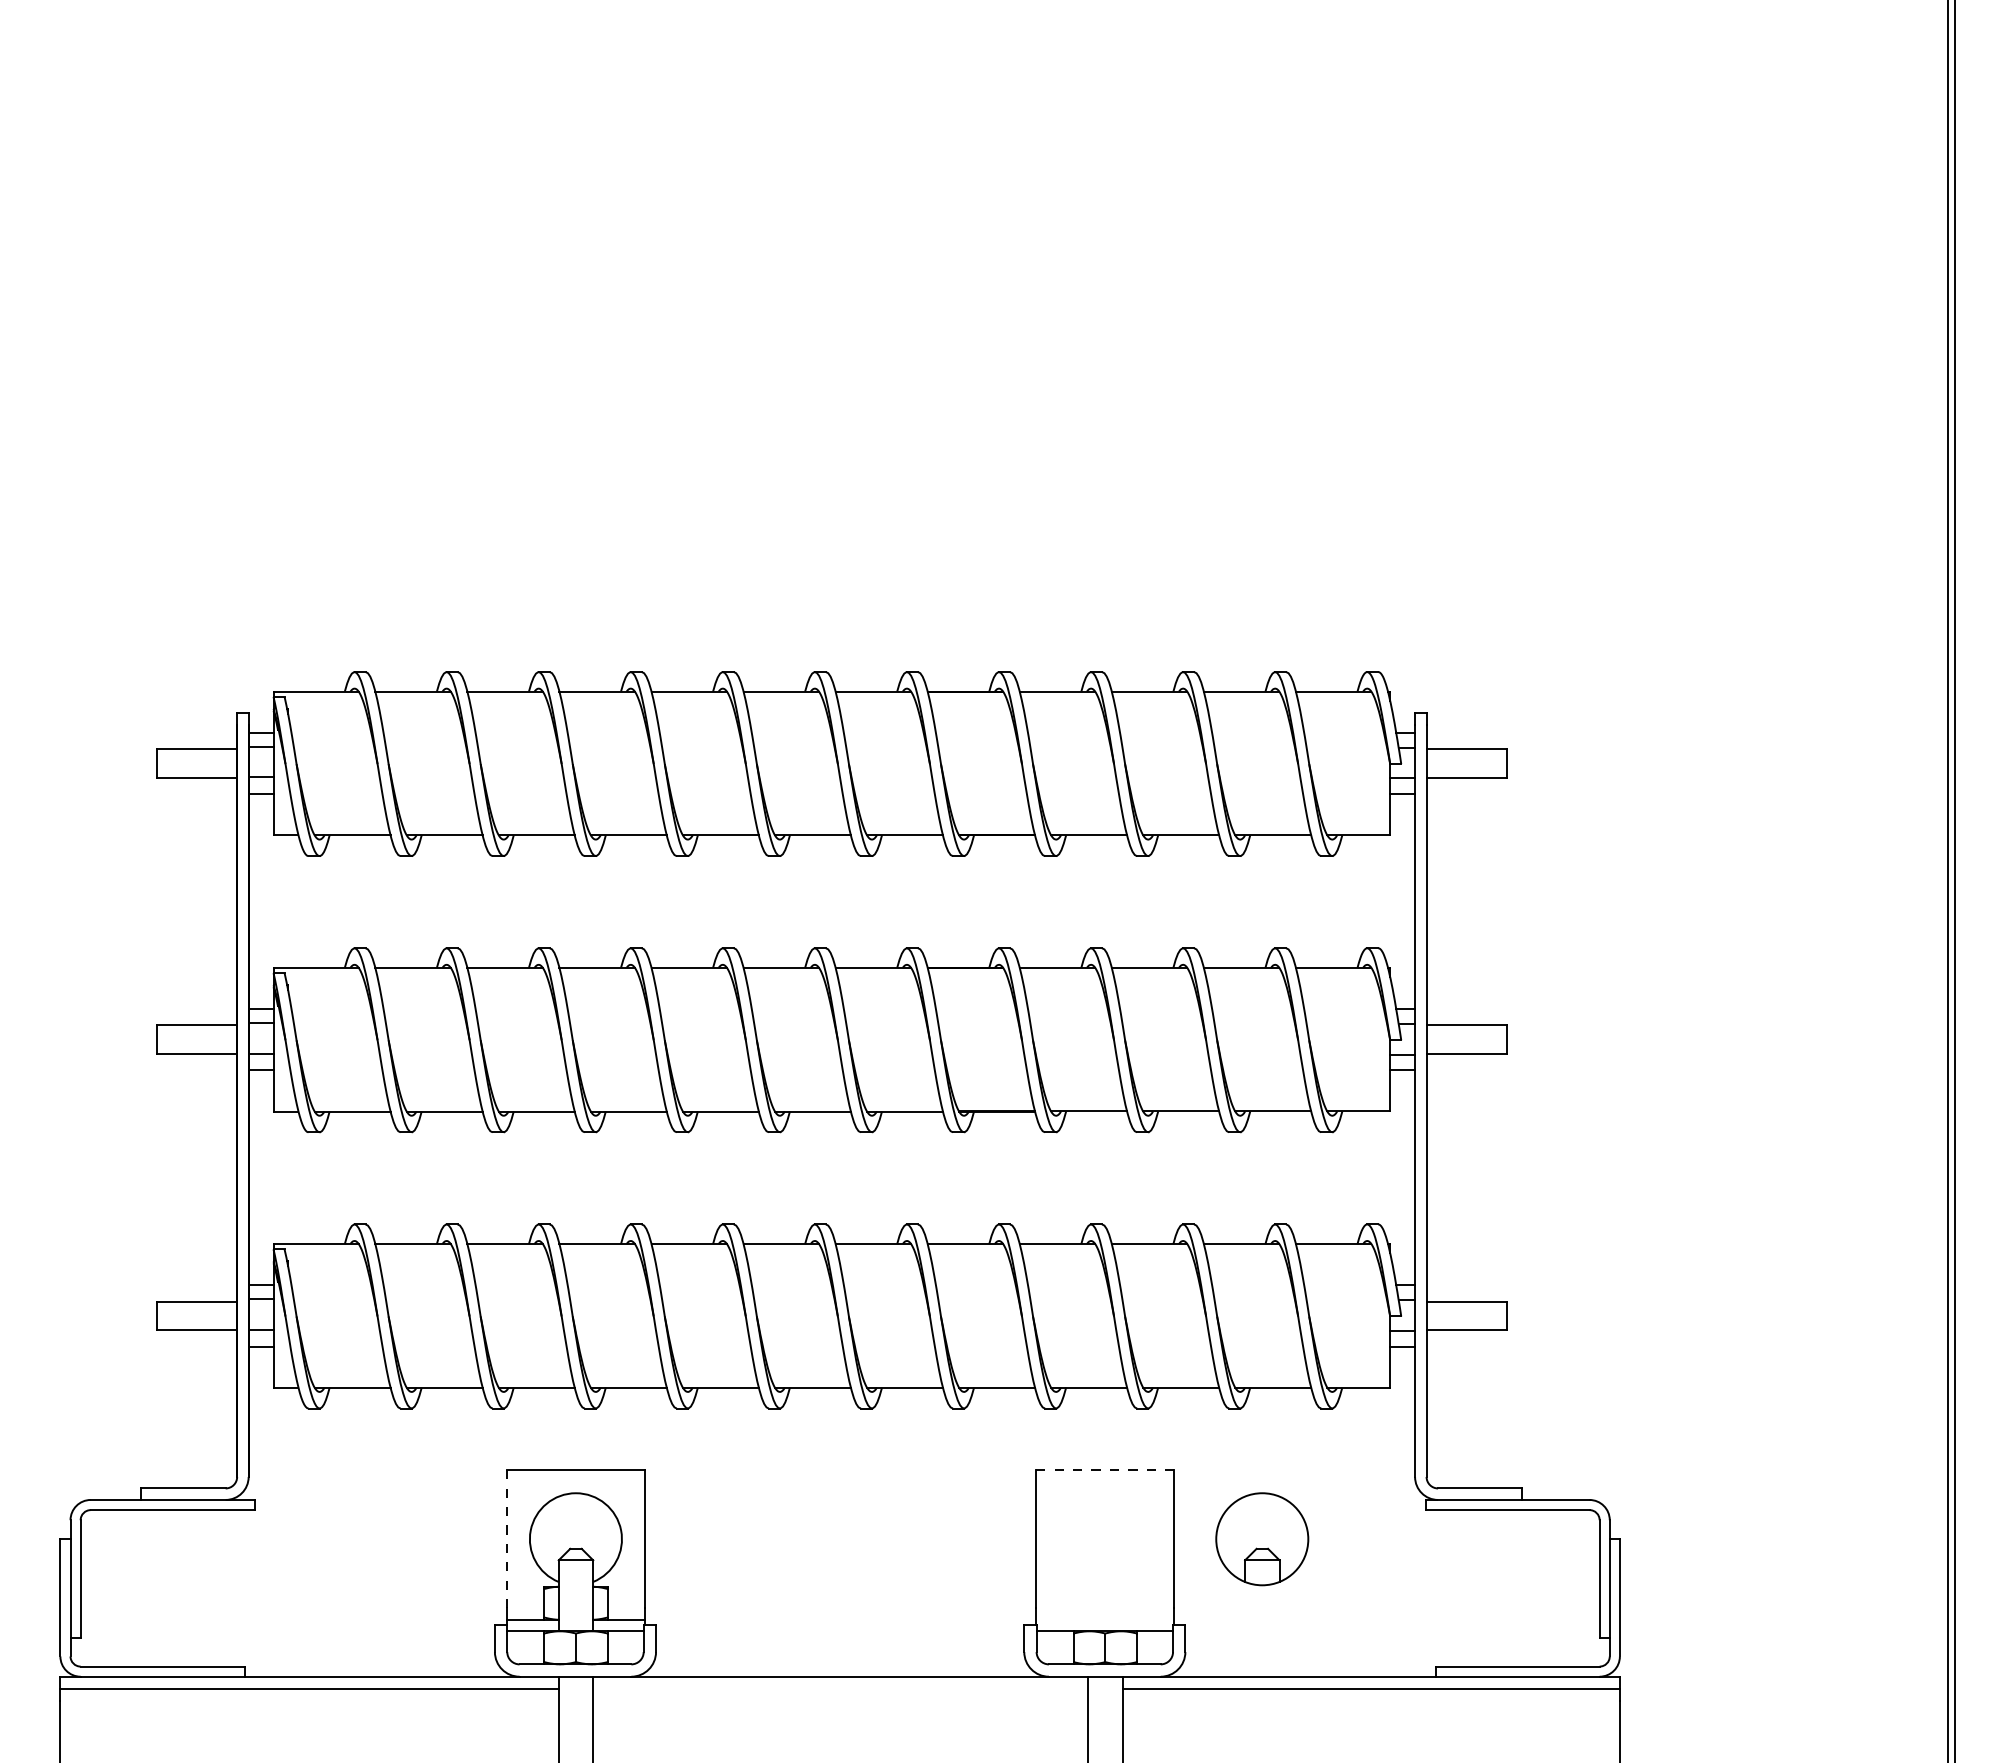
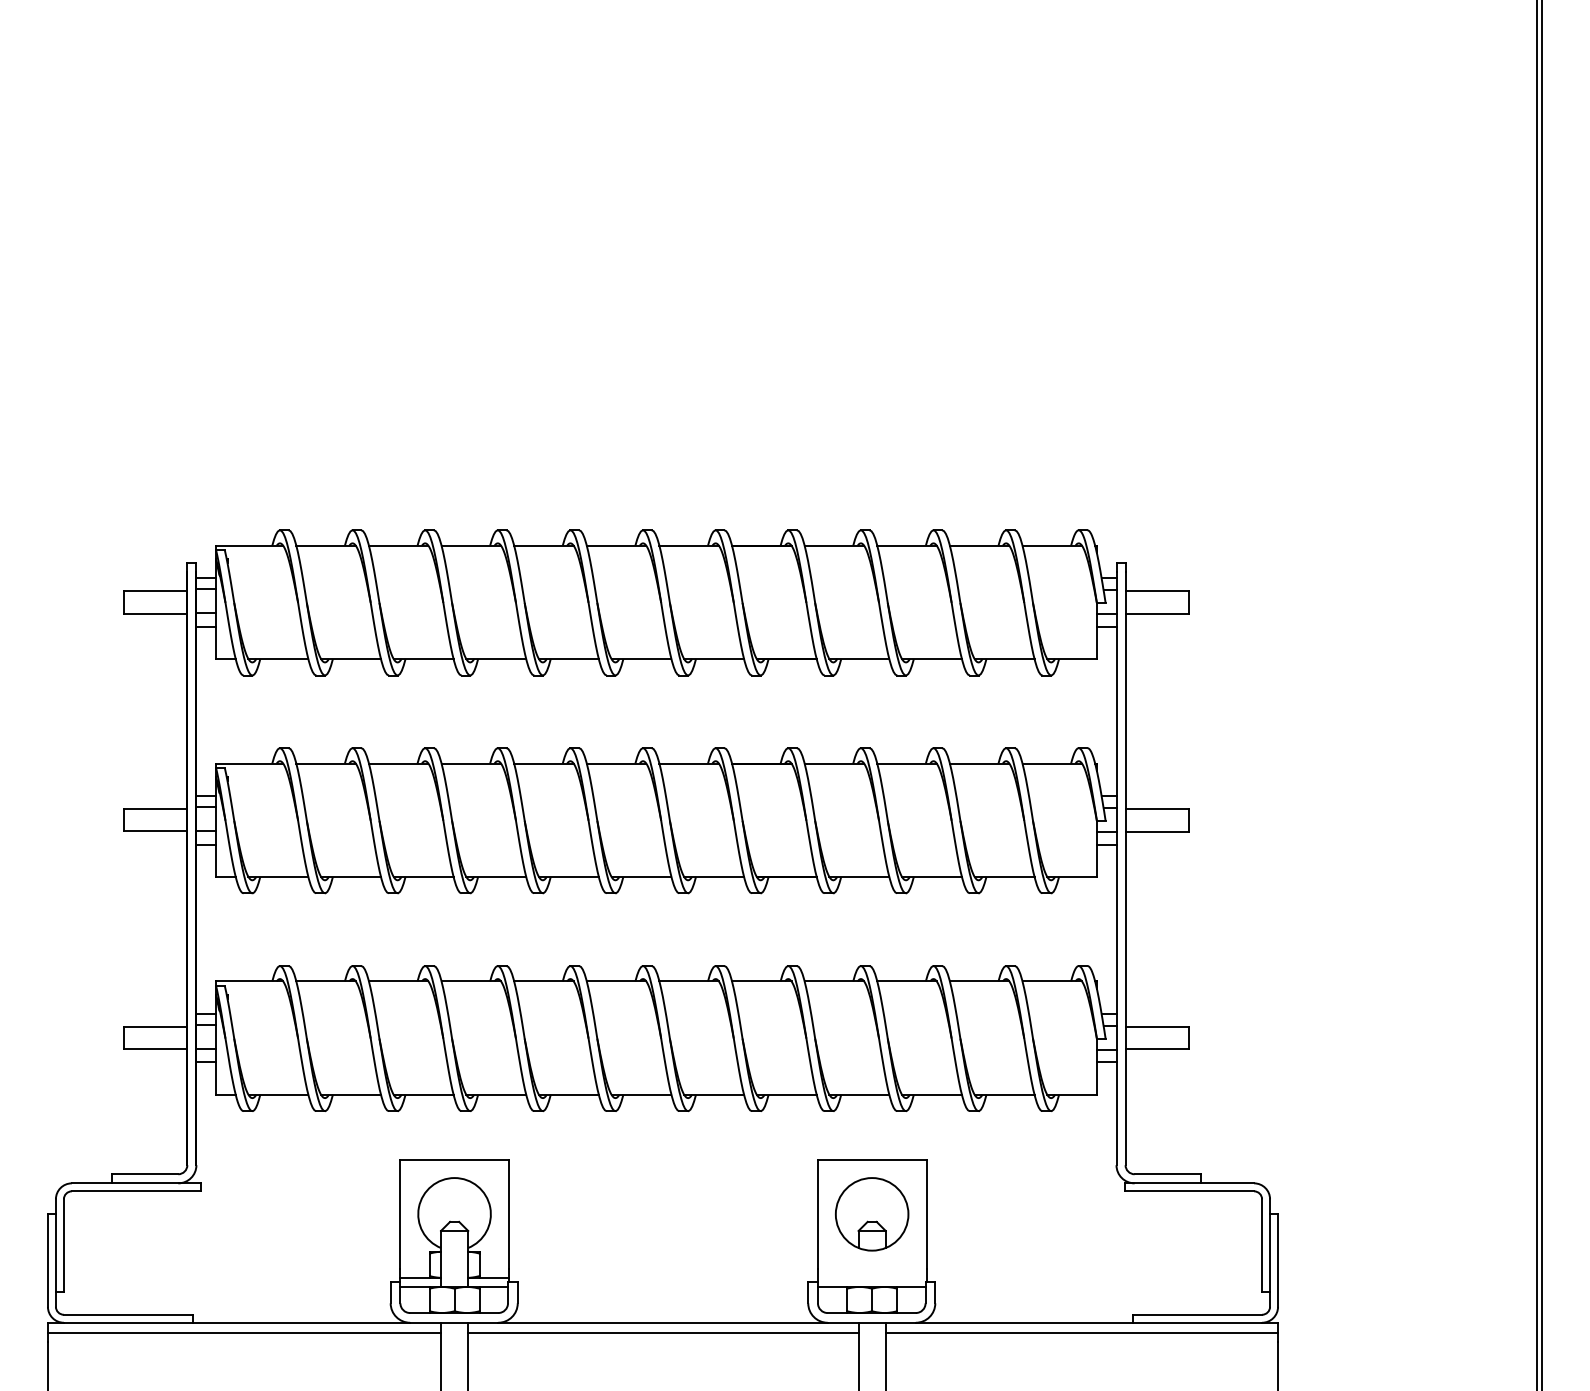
line: (1104, 1470) -> (871, 1160), dashed -> solid
line: (506, 1539) -> (399, 1214), dashed -> solid
part: (1262, 1539) -> (872, 1214), moved
line: (840, 1689) -> (663, 1332), added

